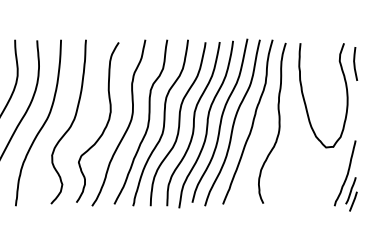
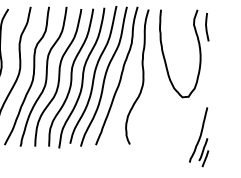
part: (345, 175) -> (198, 136), moved

